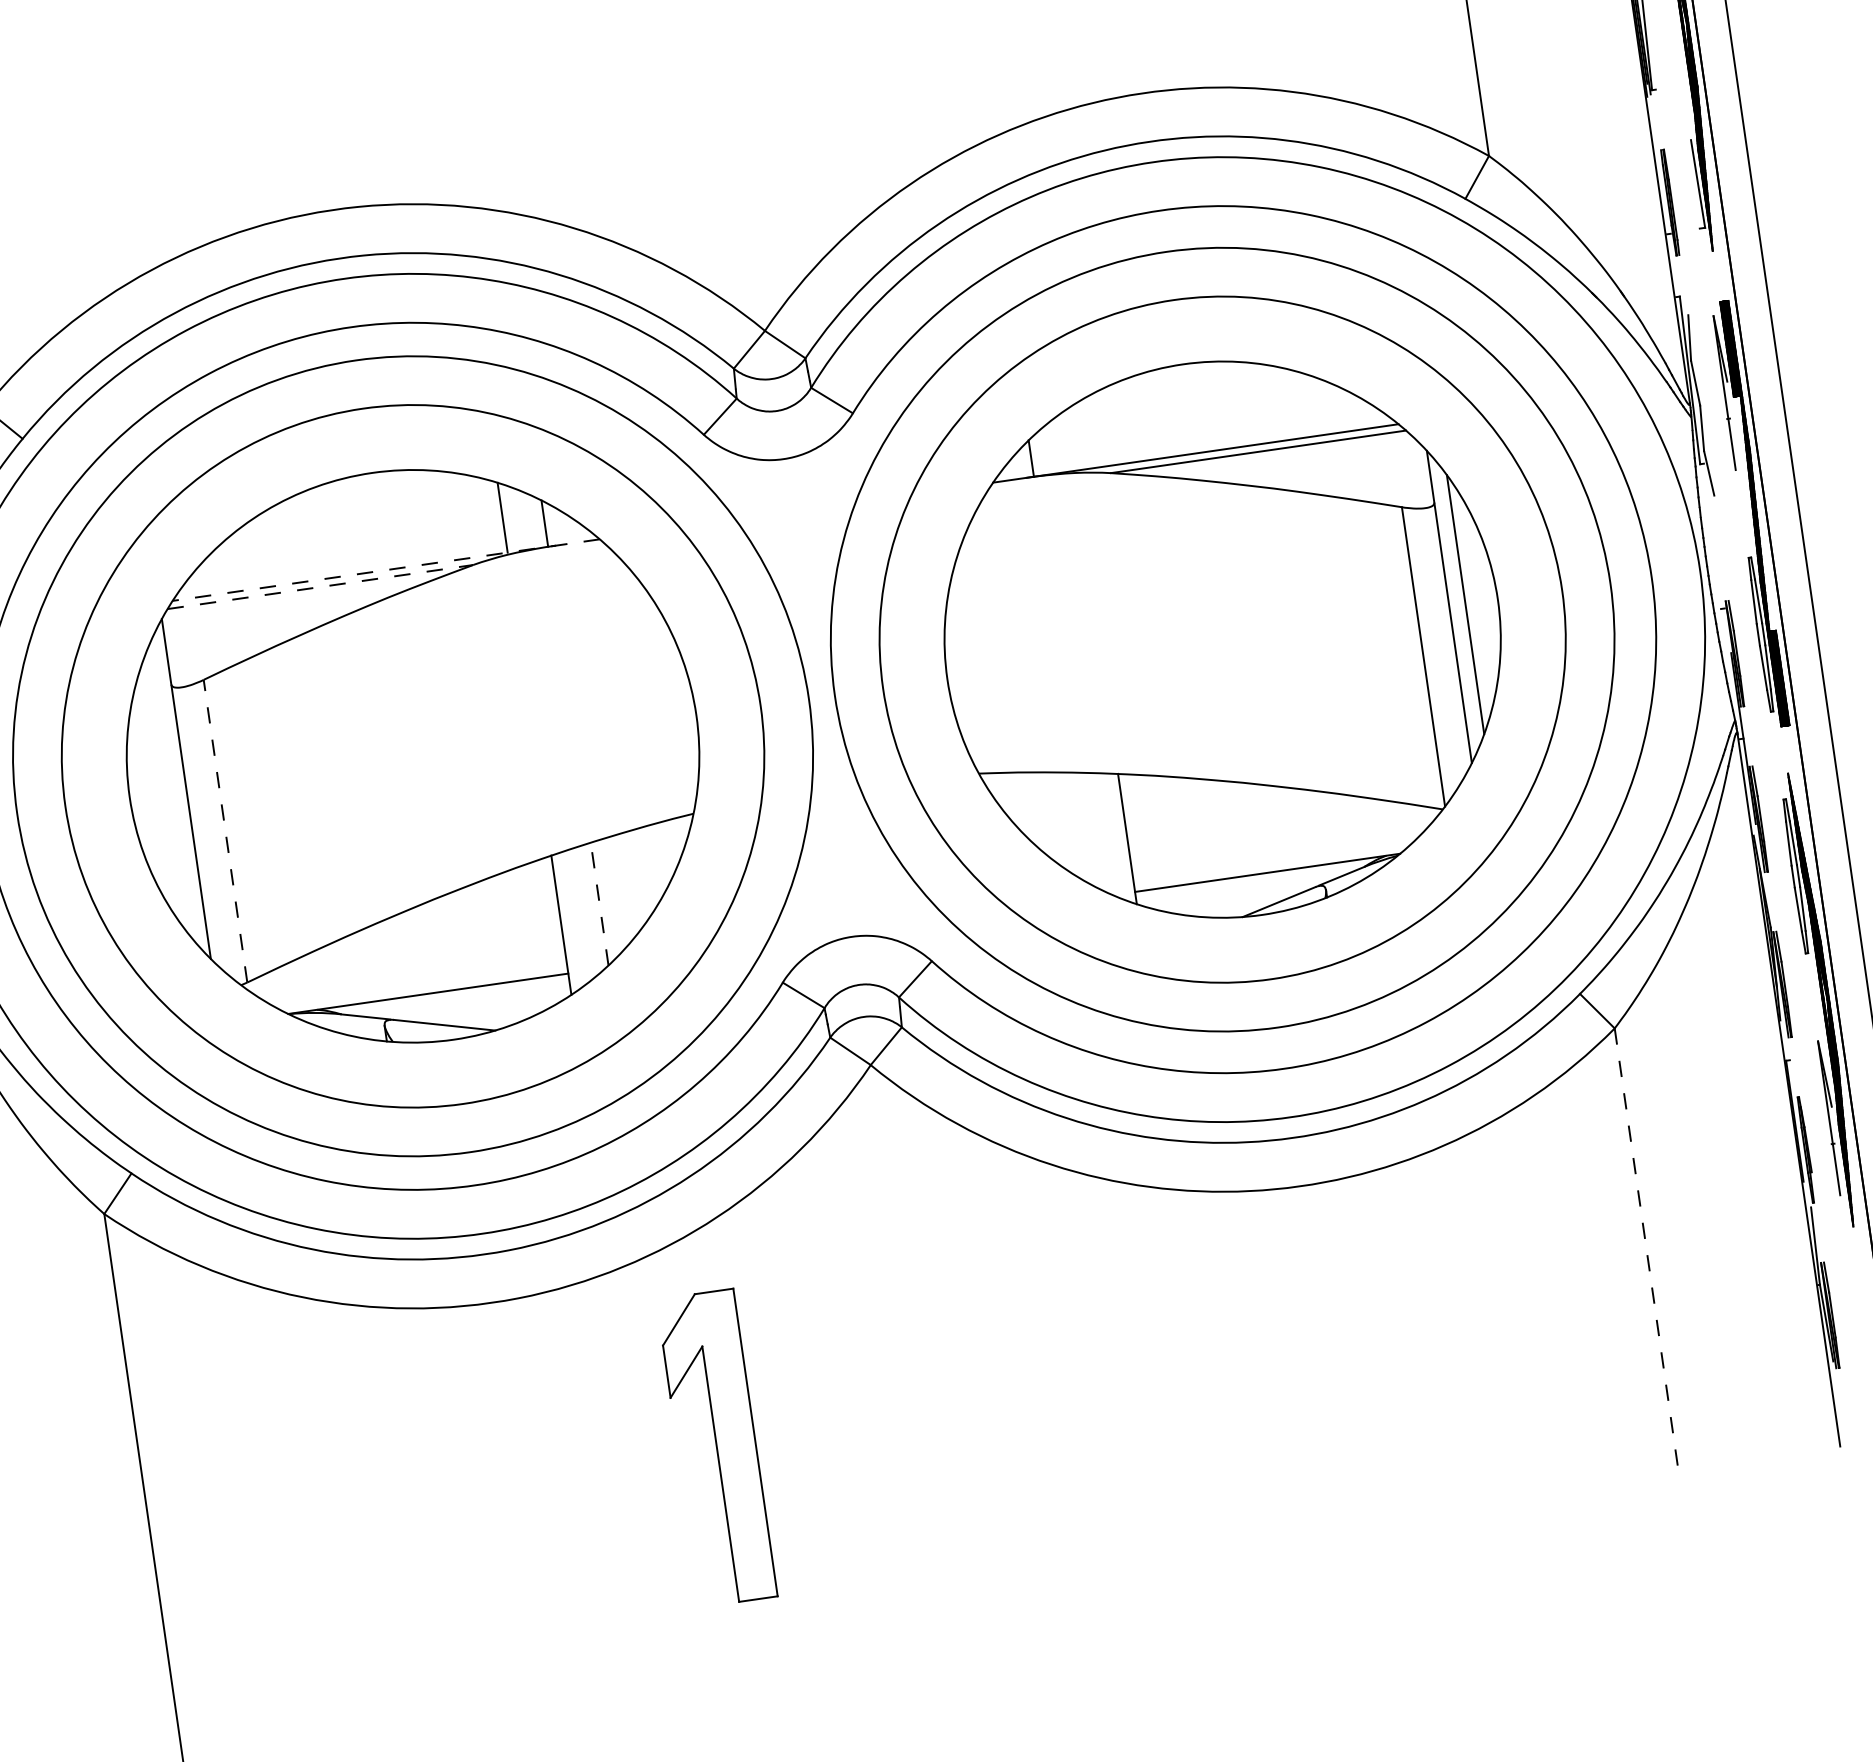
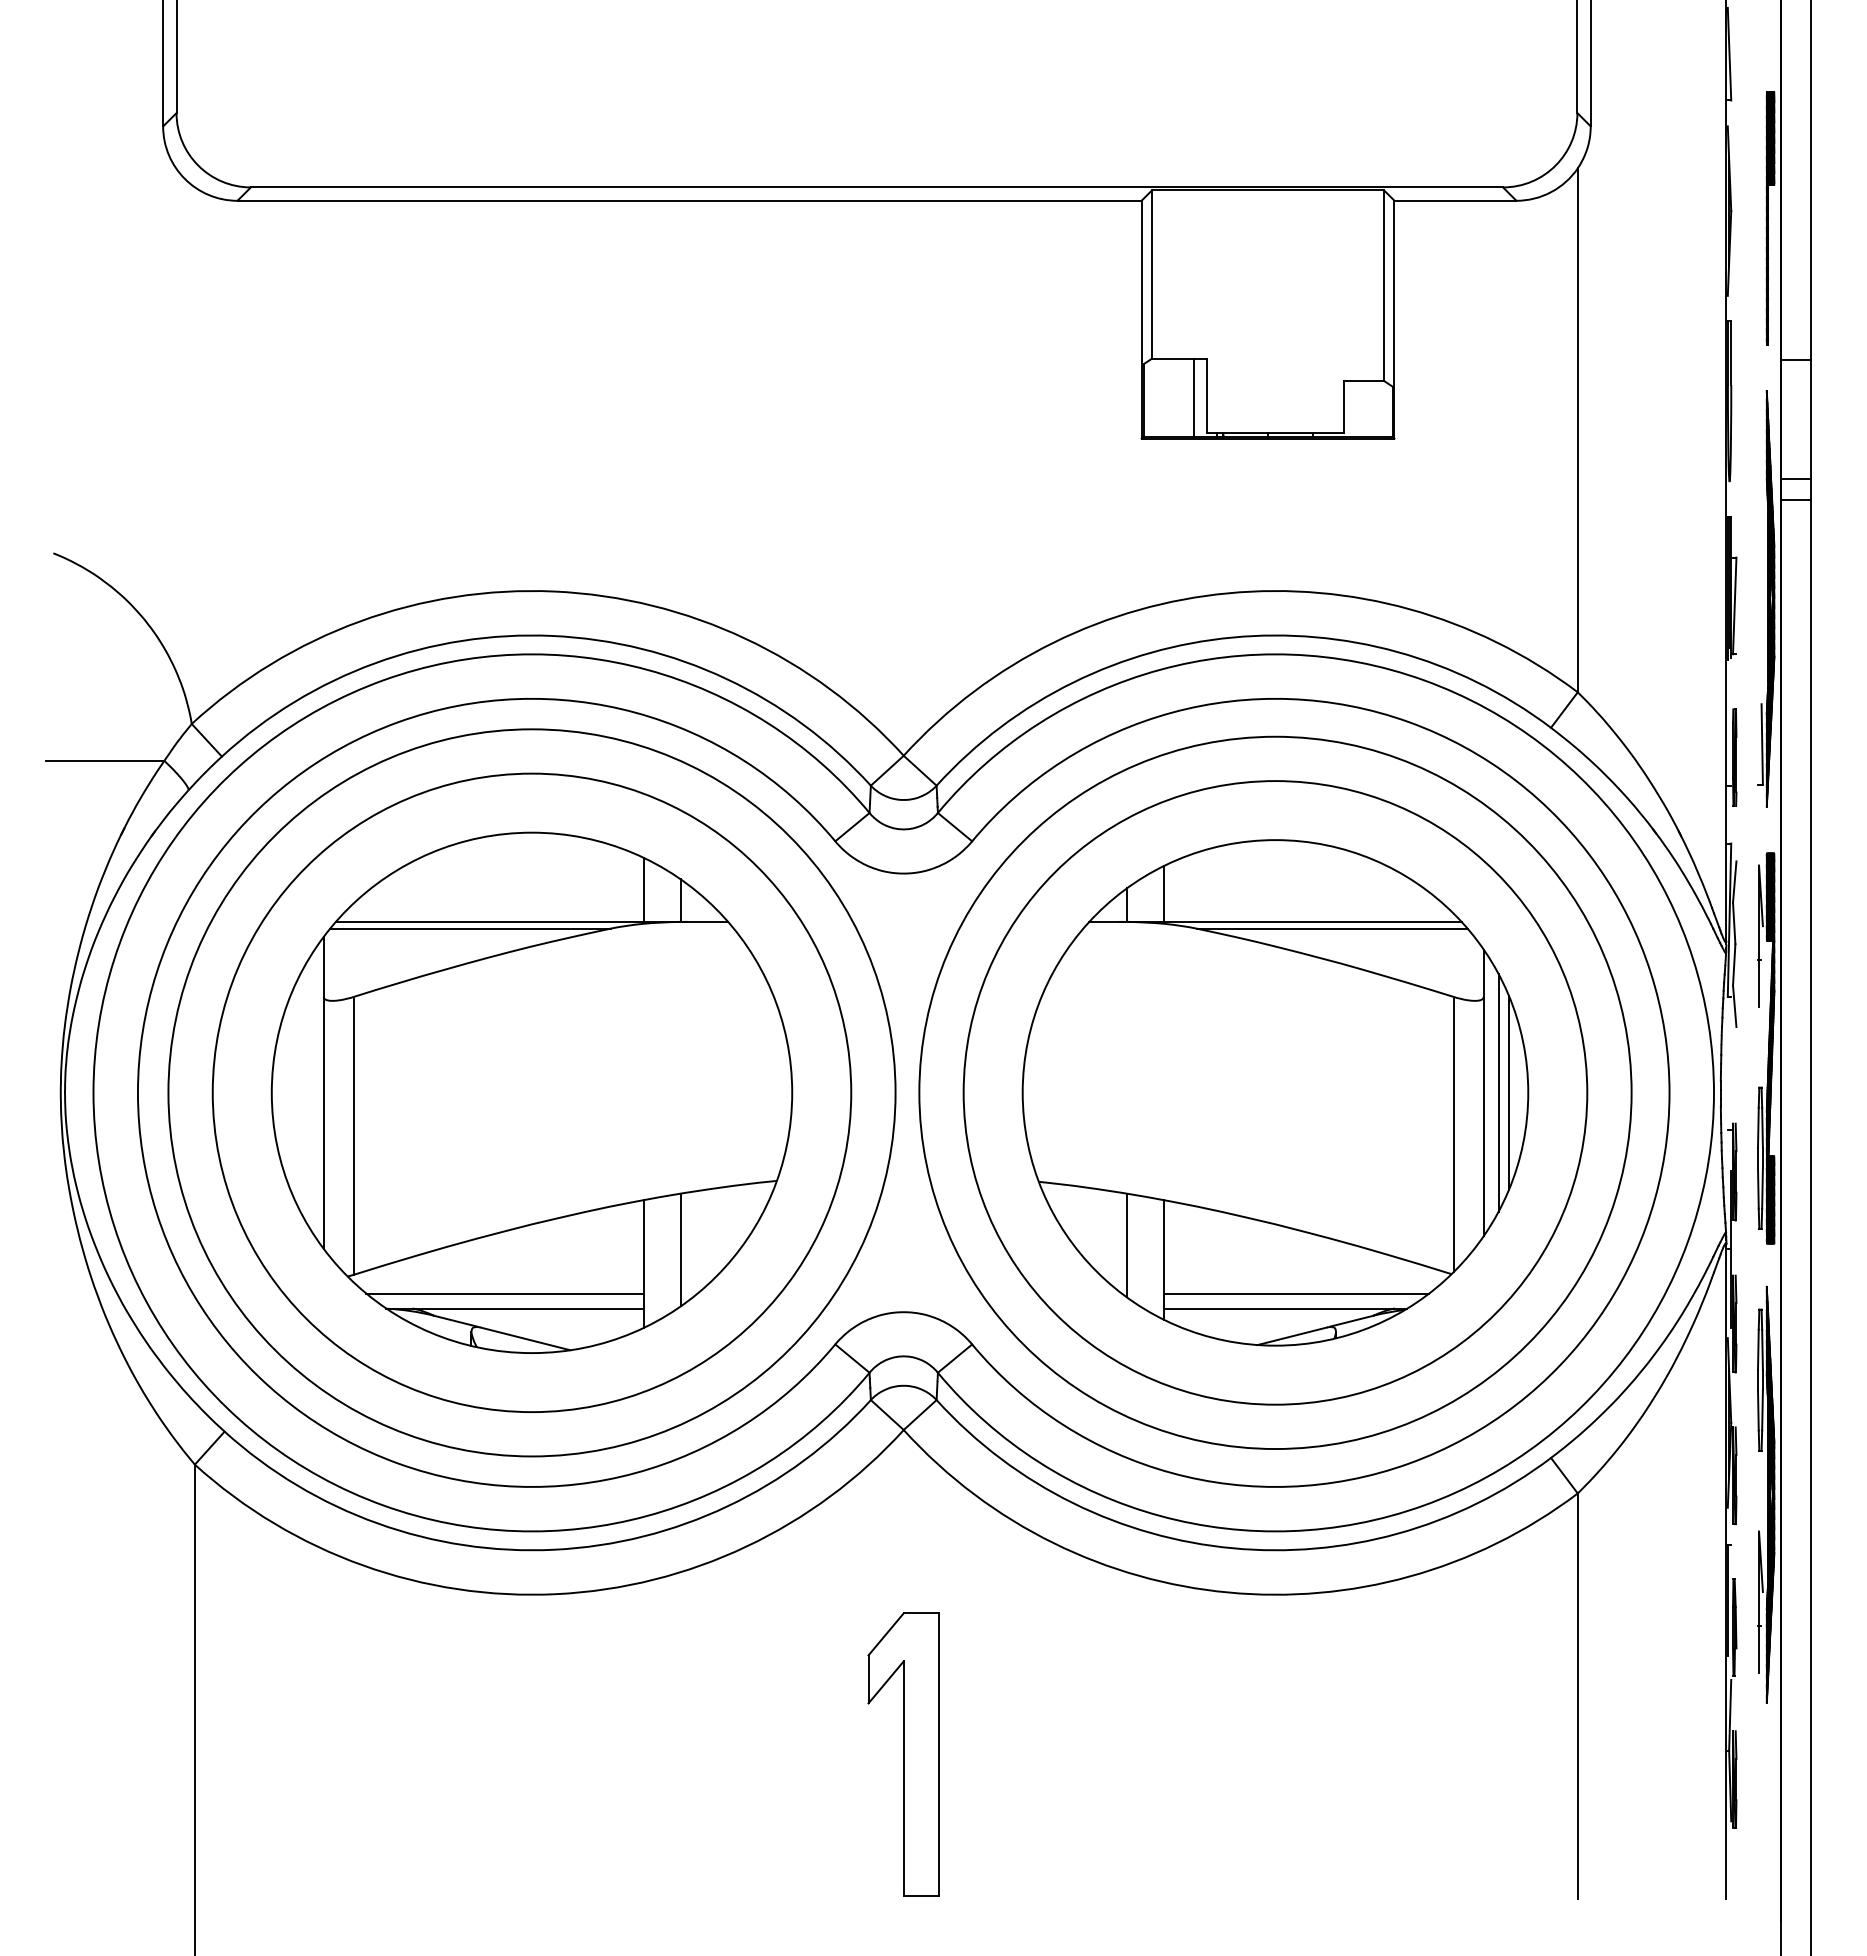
line: (1069, 440) -> (1163, 893), added
line: (385, 569) -> (531, 921), dashed -> solid
line: (321, 586) -> (471, 928), dashed -> solid
line: (1476, 602) -> (1508, 1092), added
line: (1084, 829) -> (1126, 1245), added
line: (225, 830) -> (353, 1135), dashed -> solid
line: (1277, 854) -> (1296, 1293), added
line: (599, 903) -> (680, 1249), dashed -> solid
line: (414, 979) -> (504, 1293), added
line: (1646, 1249) -> (1577, 1696), dashed -> solid
part: (716, 1447) -> (903, 1754), moved

